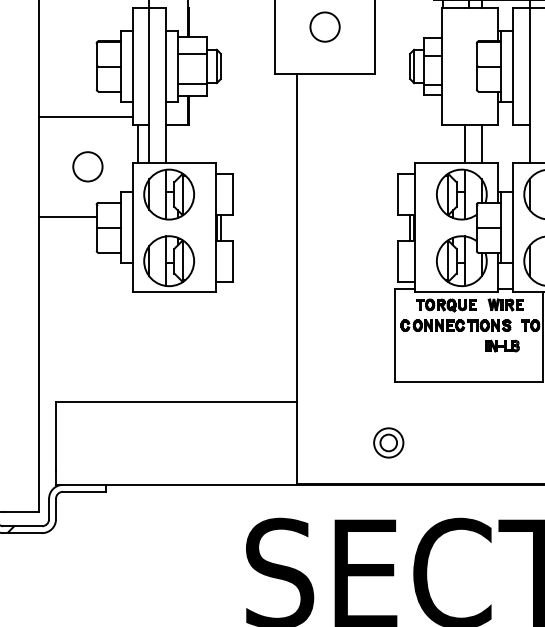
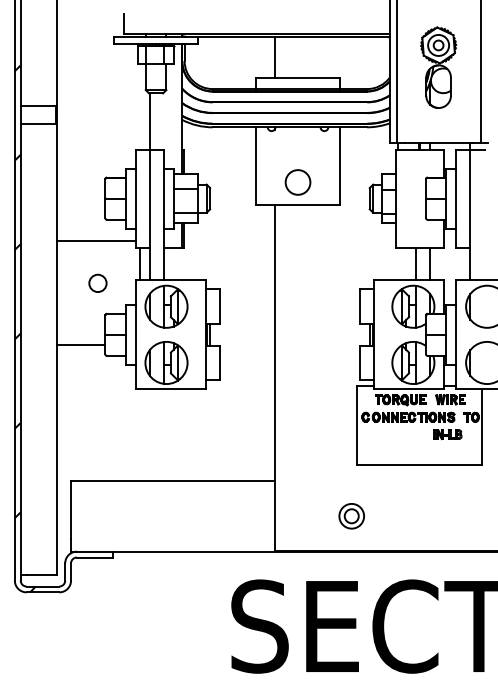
circle: (324, 27) -> (297, 182), moved
circle: (87, 167) -> (97, 283), size x0.7
line: (68, 216) -> (81, 345), moved

